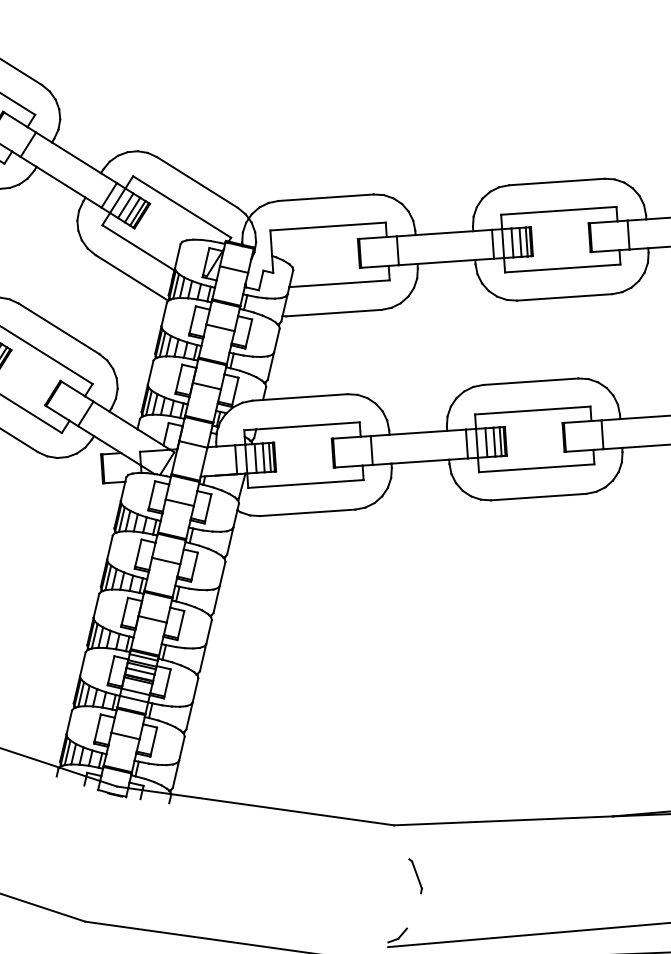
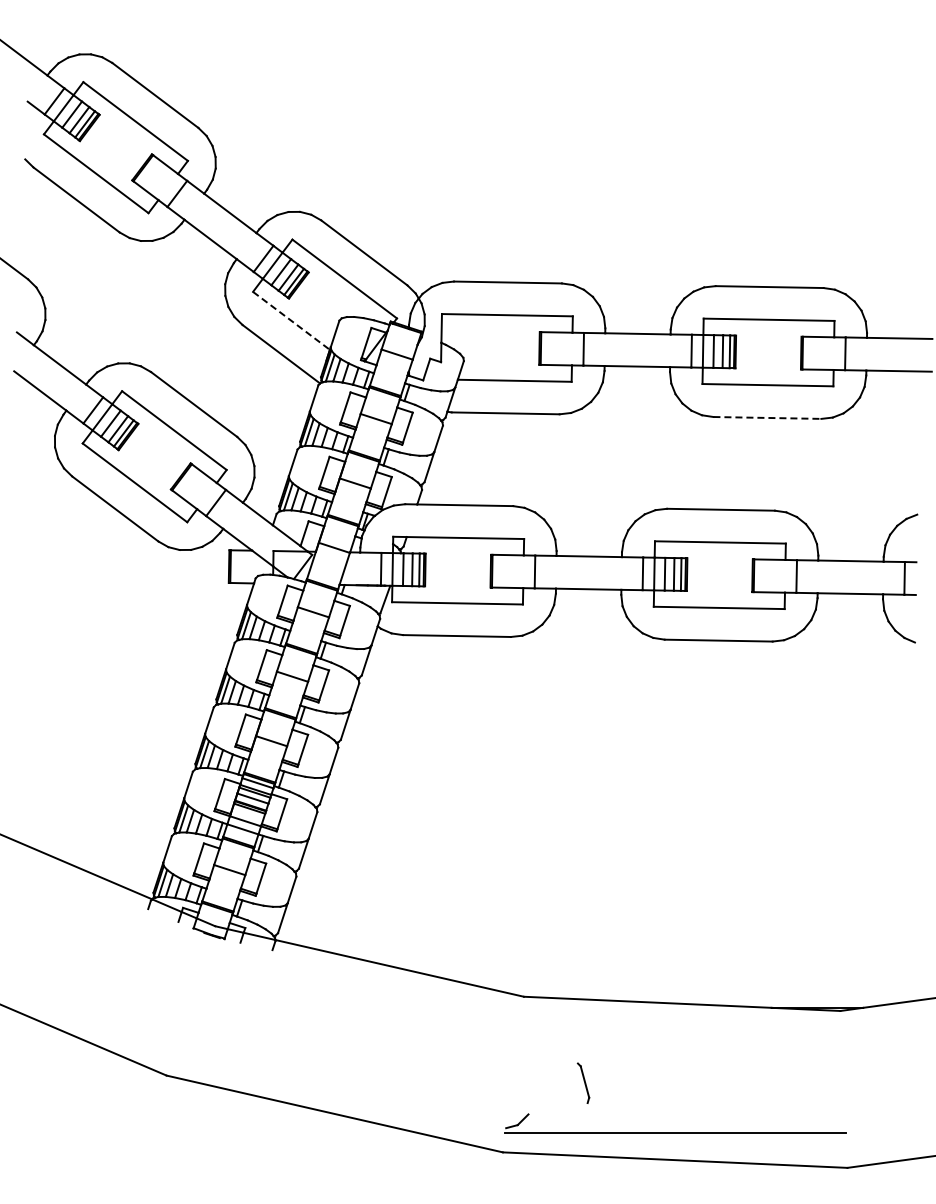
line: (138, 248) -> (291, 321), solid -> dashed
line: (564, 296) -> (767, 417), solid -> dashed
part: (415, 875) -> (583, 1082), moved

